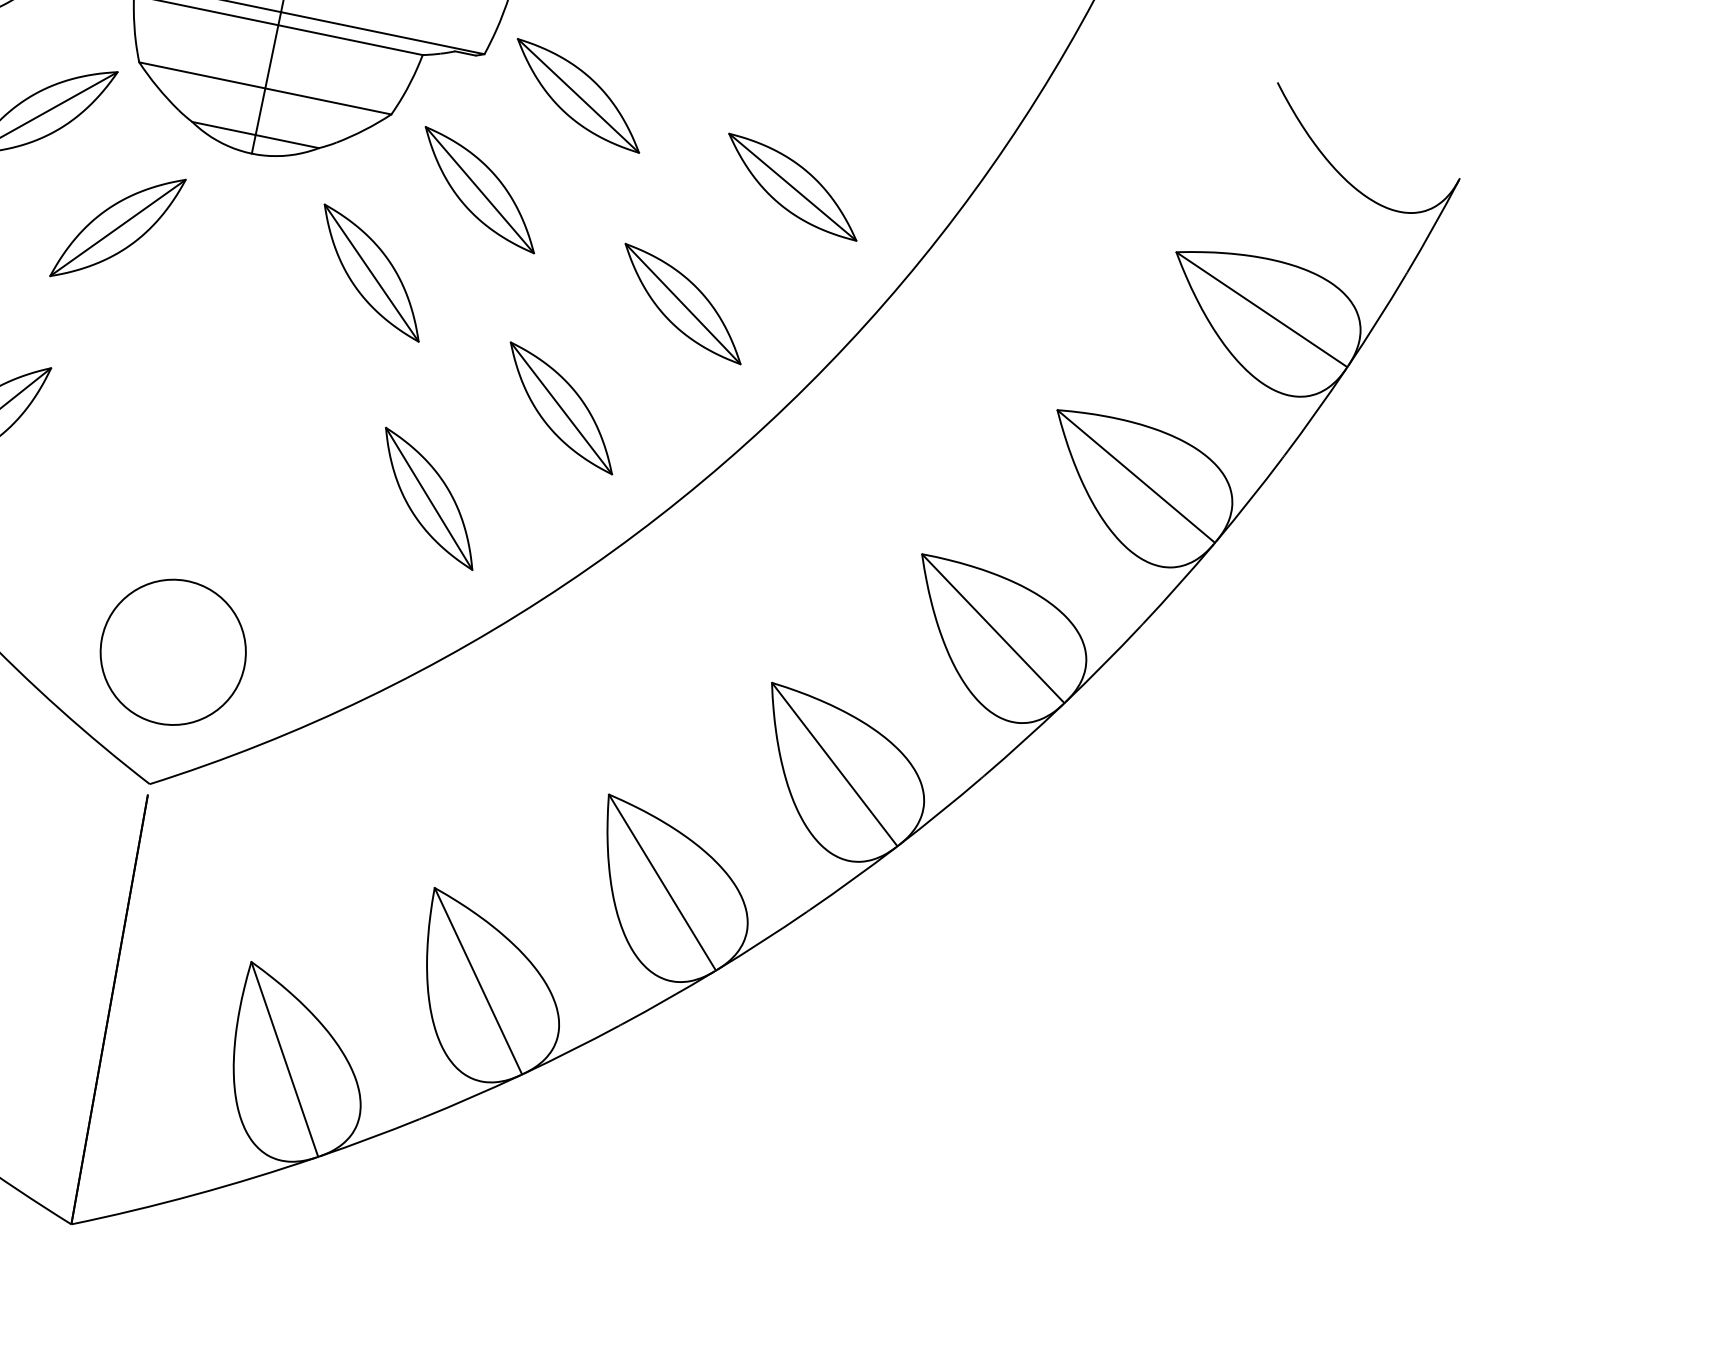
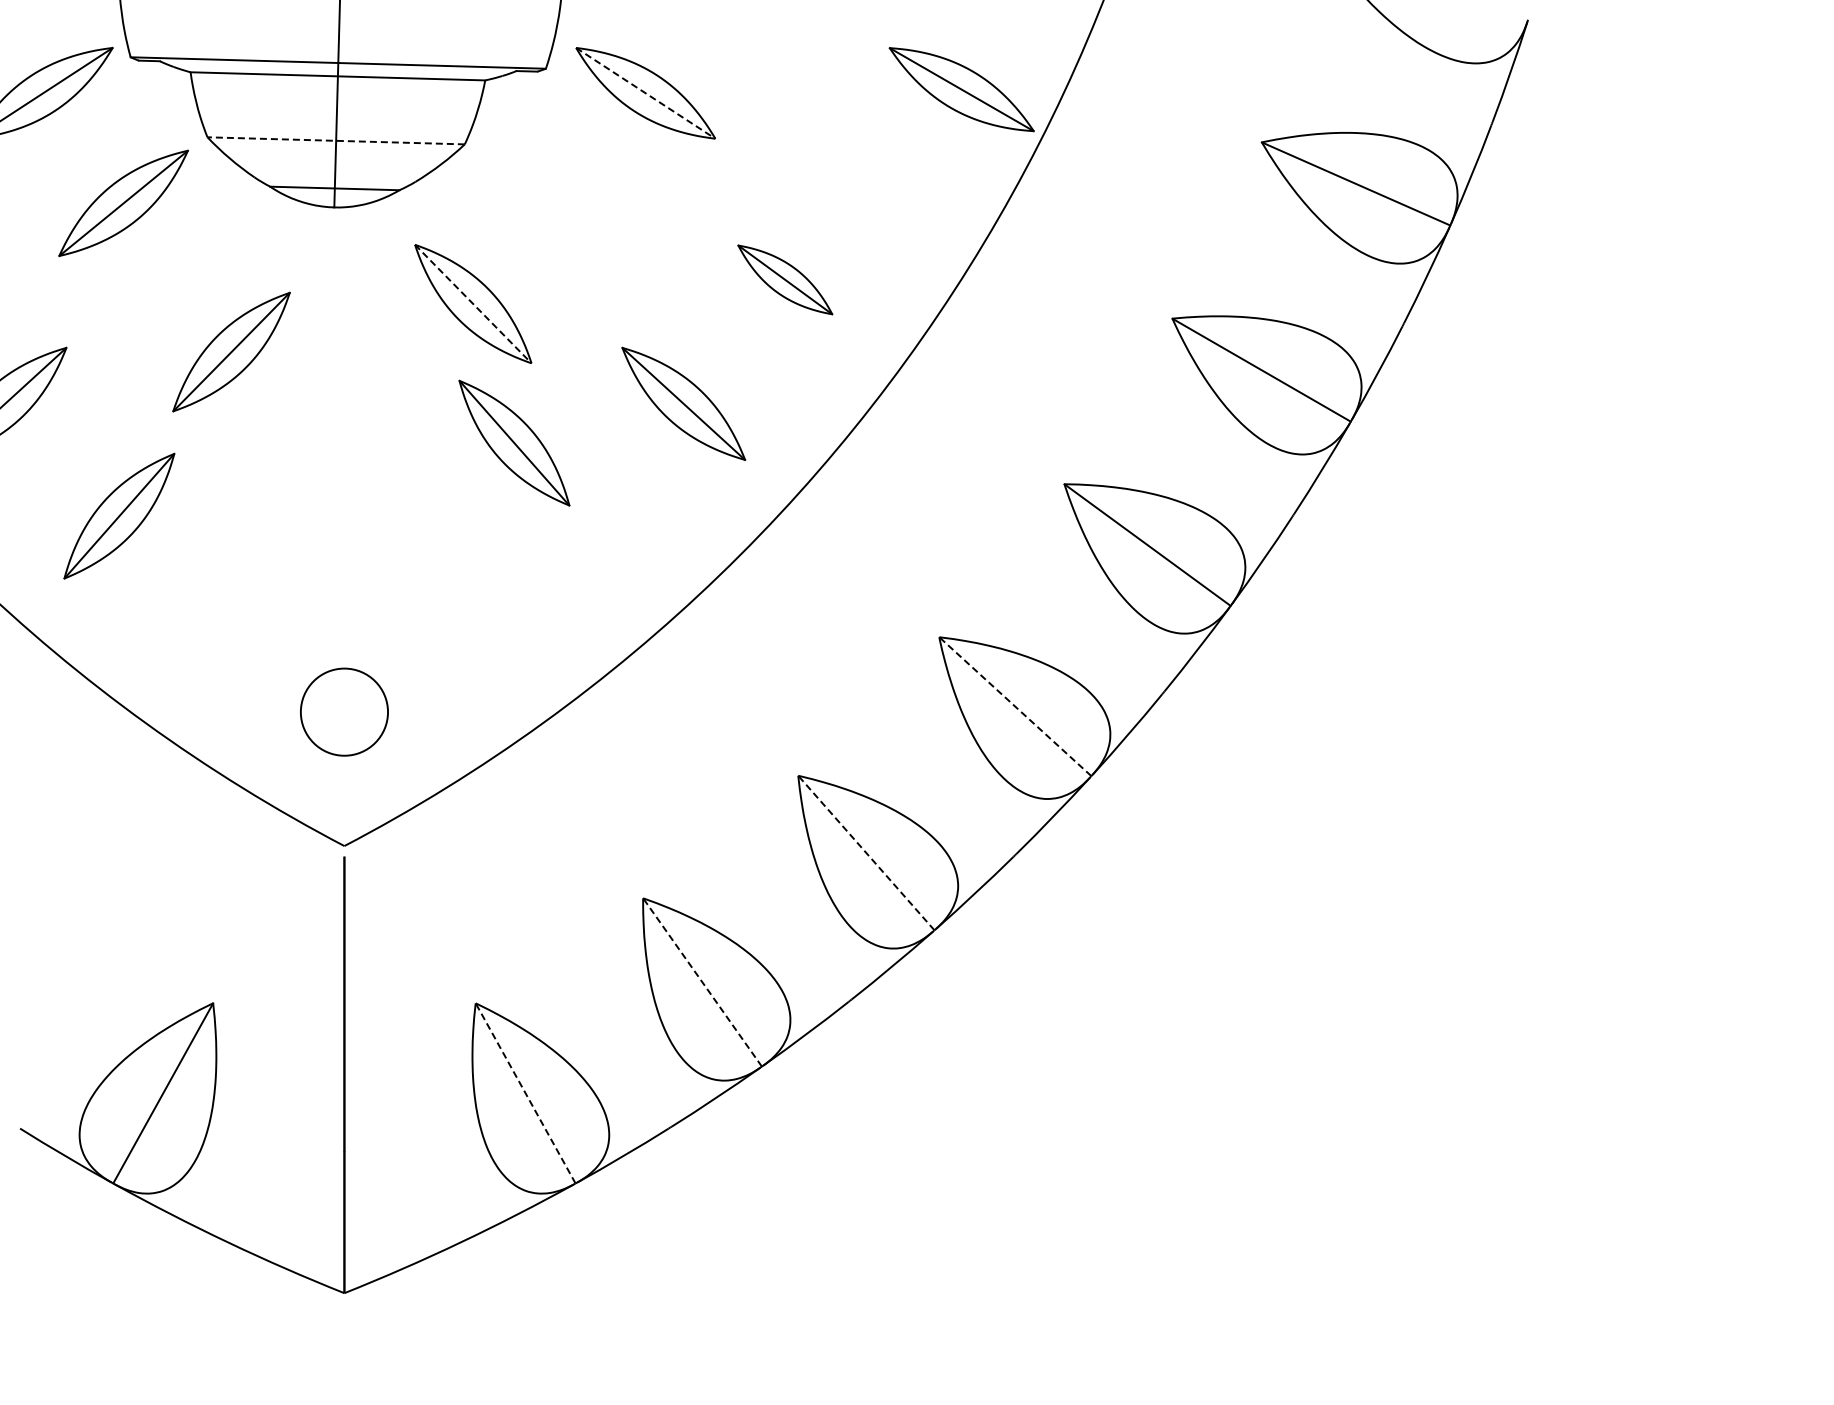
line: (265, 88) -> (336, 140), solid -> dashed
line: (579, 96) -> (646, 93), solid -> dashed
part: (792, 187) -> (961, 89), moved
part: (479, 190) -> (564, 203), removed
part: (118, 227) -> (231, 351), moved
line: (371, 273) -> (473, 304), solid -> dashed
part: (683, 303) -> (785, 279), size x0.7
part: (429, 498) -> (514, 442), moved
circle: (173, 651) -> (344, 711), size x0.6
line: (834, 764) -> (1015, 706), solid -> dashed
line: (662, 883) -> (866, 853), solid -> dashed
line: (478, 981) -> (702, 982), solid -> dashed
line: (284, 1059) -> (525, 1093), solid -> dashed

